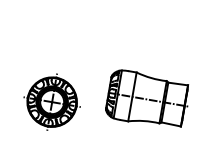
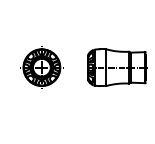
part: (51, 101) -> (41, 67), moved

